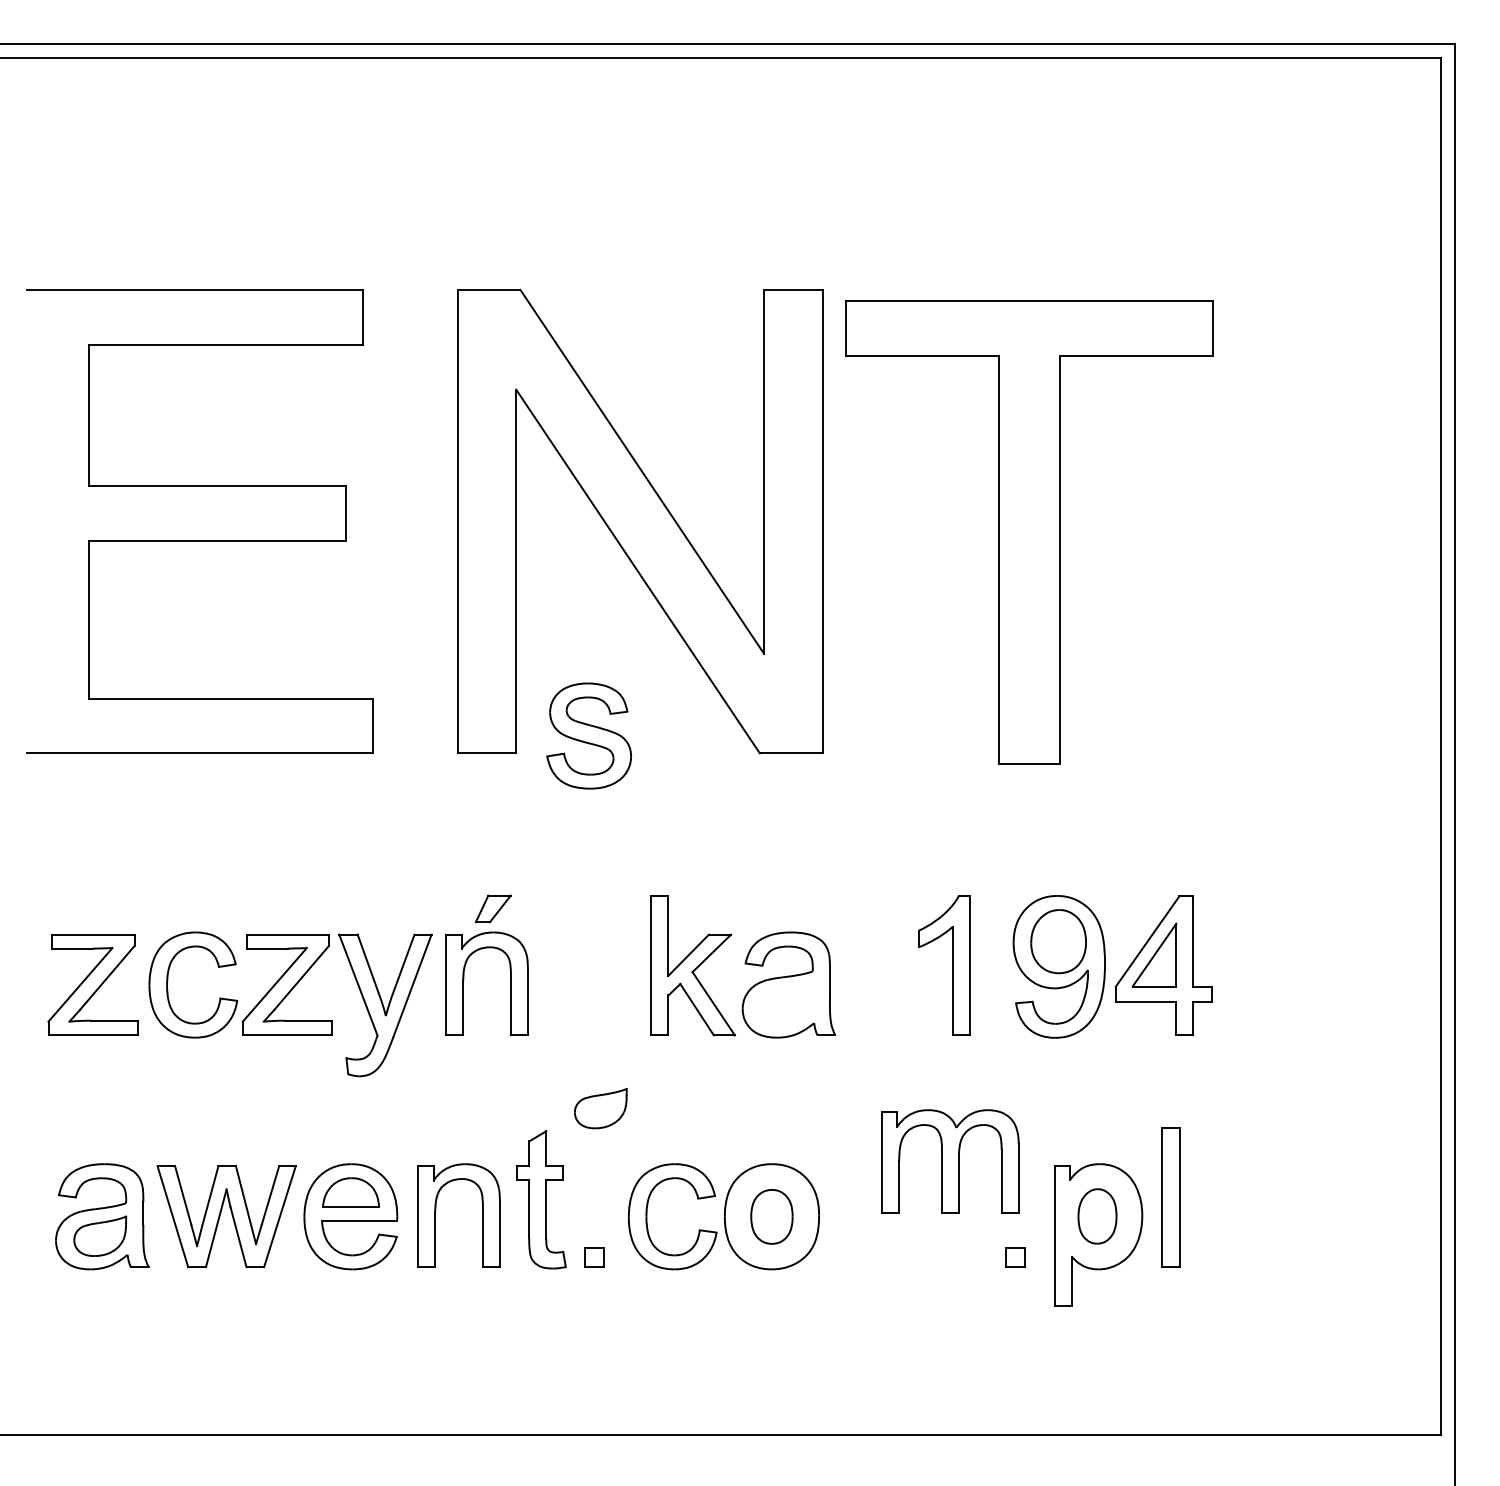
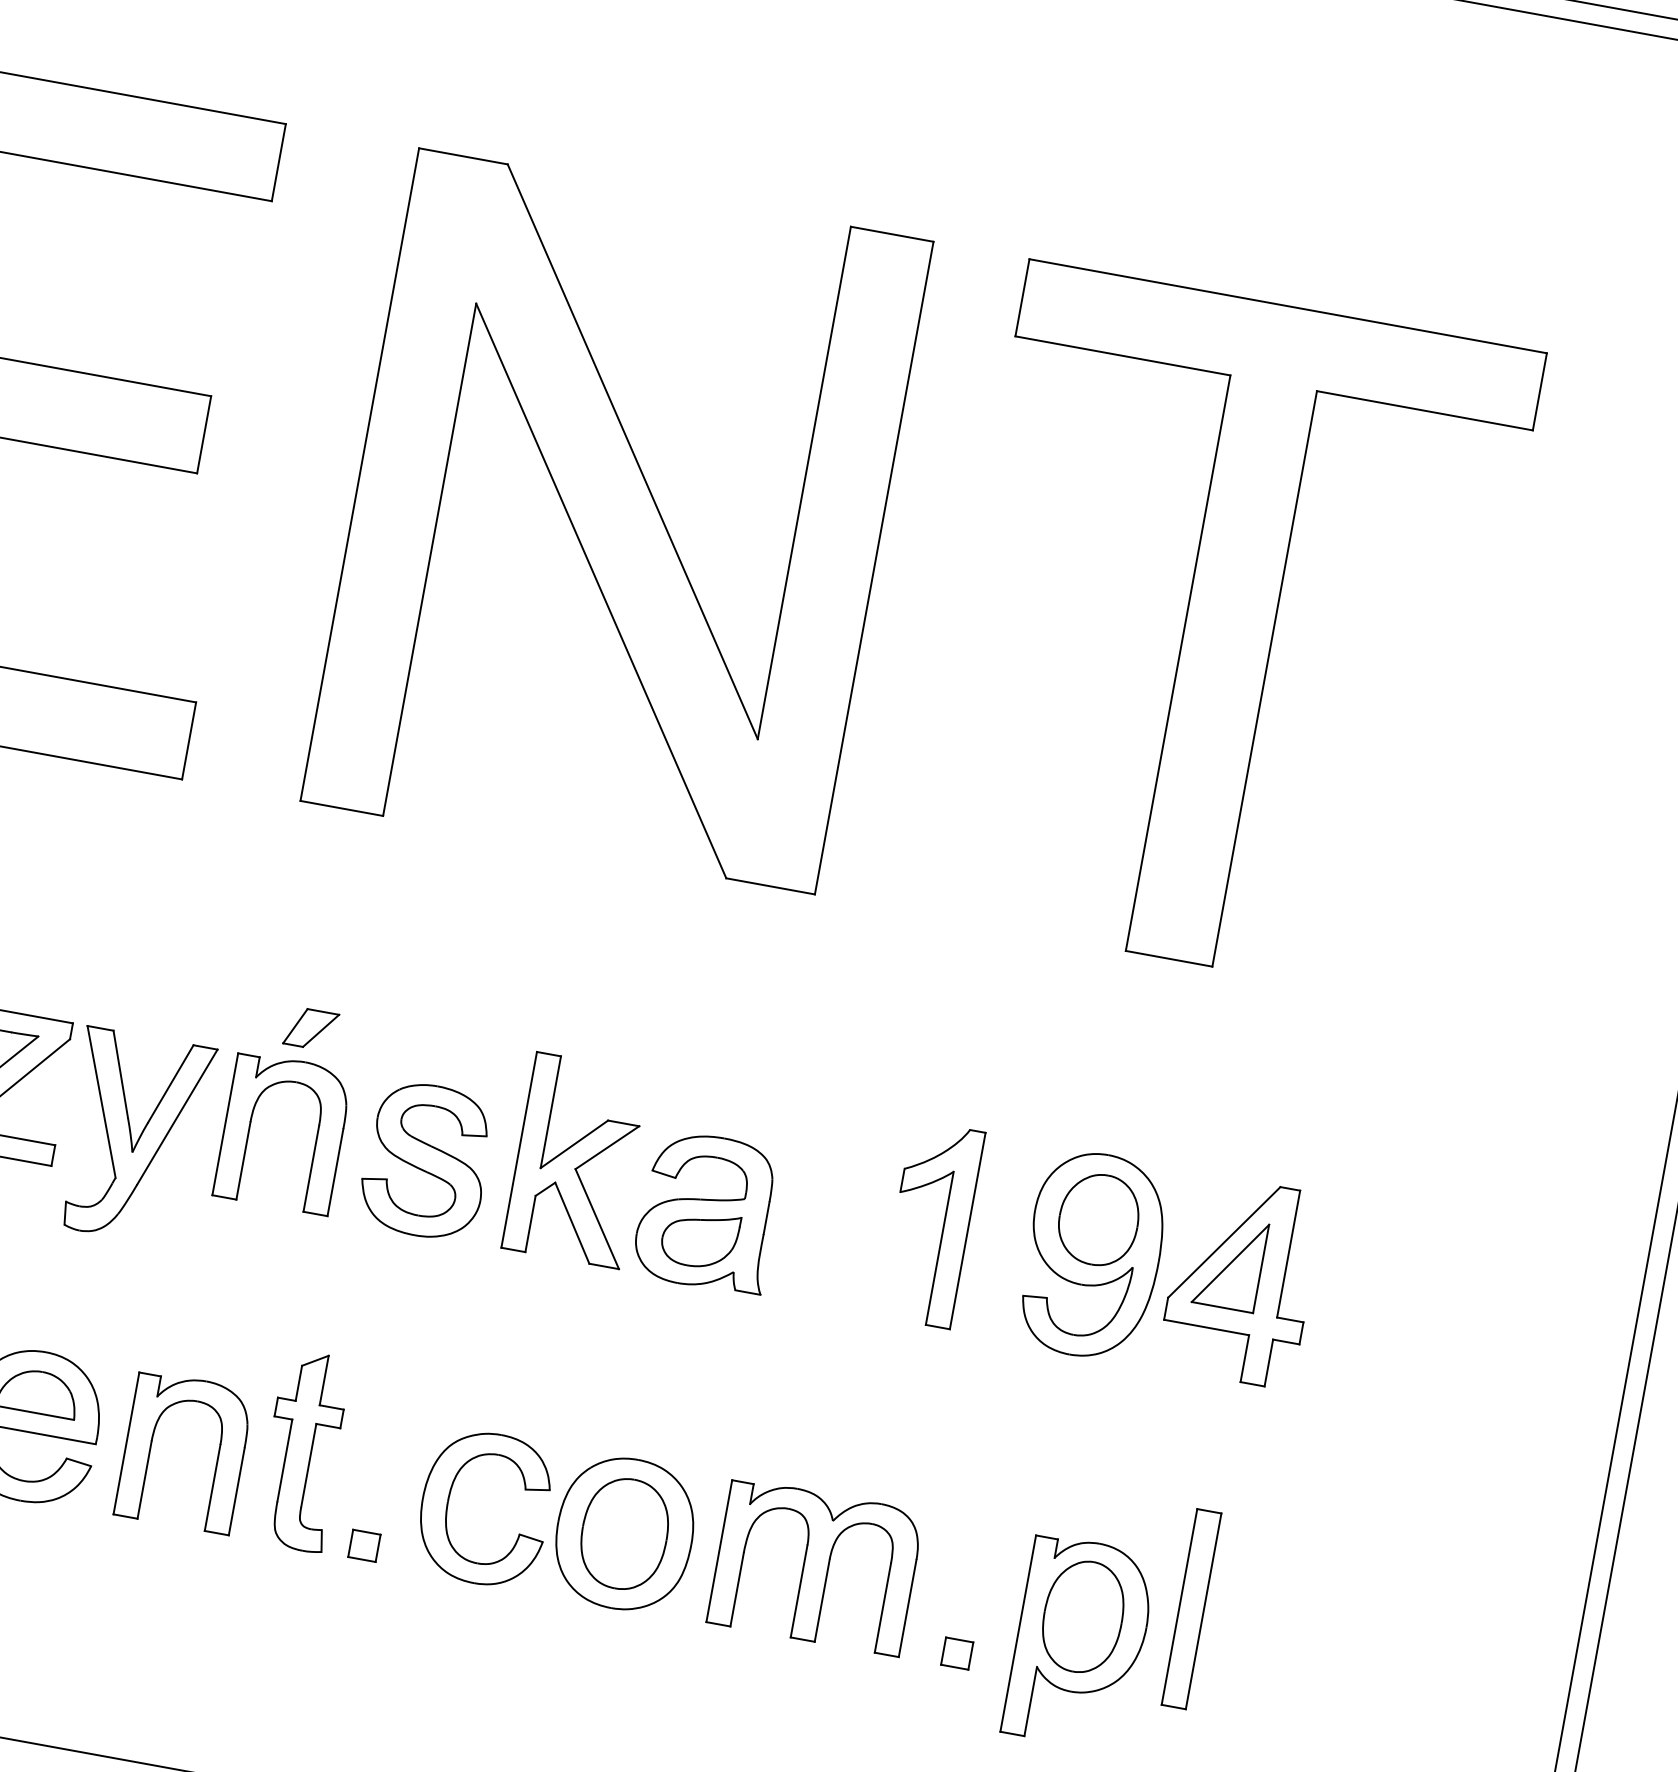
part: (1029, 532) -> (1228, 632), moved
part: (588, 735) -> (425, 1159), moved
part: (600, 1108) -> (699, 1238), moved
part: (950, 1161) -> (815, 1566), moved
part: (771, 1216) -> (624, 1533), size x1.43
part: (1097, 1216) -> (1083, 1616), size x1.43

